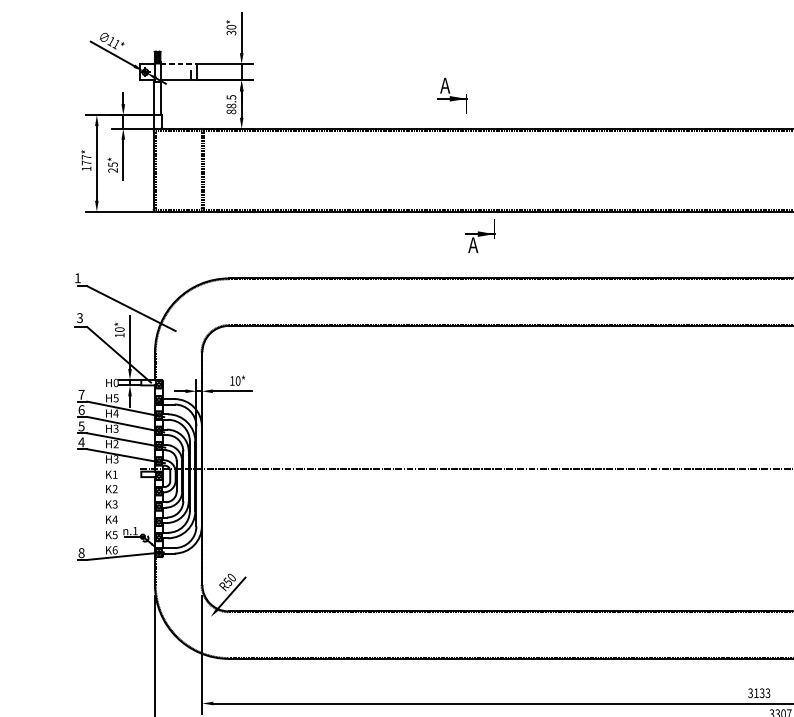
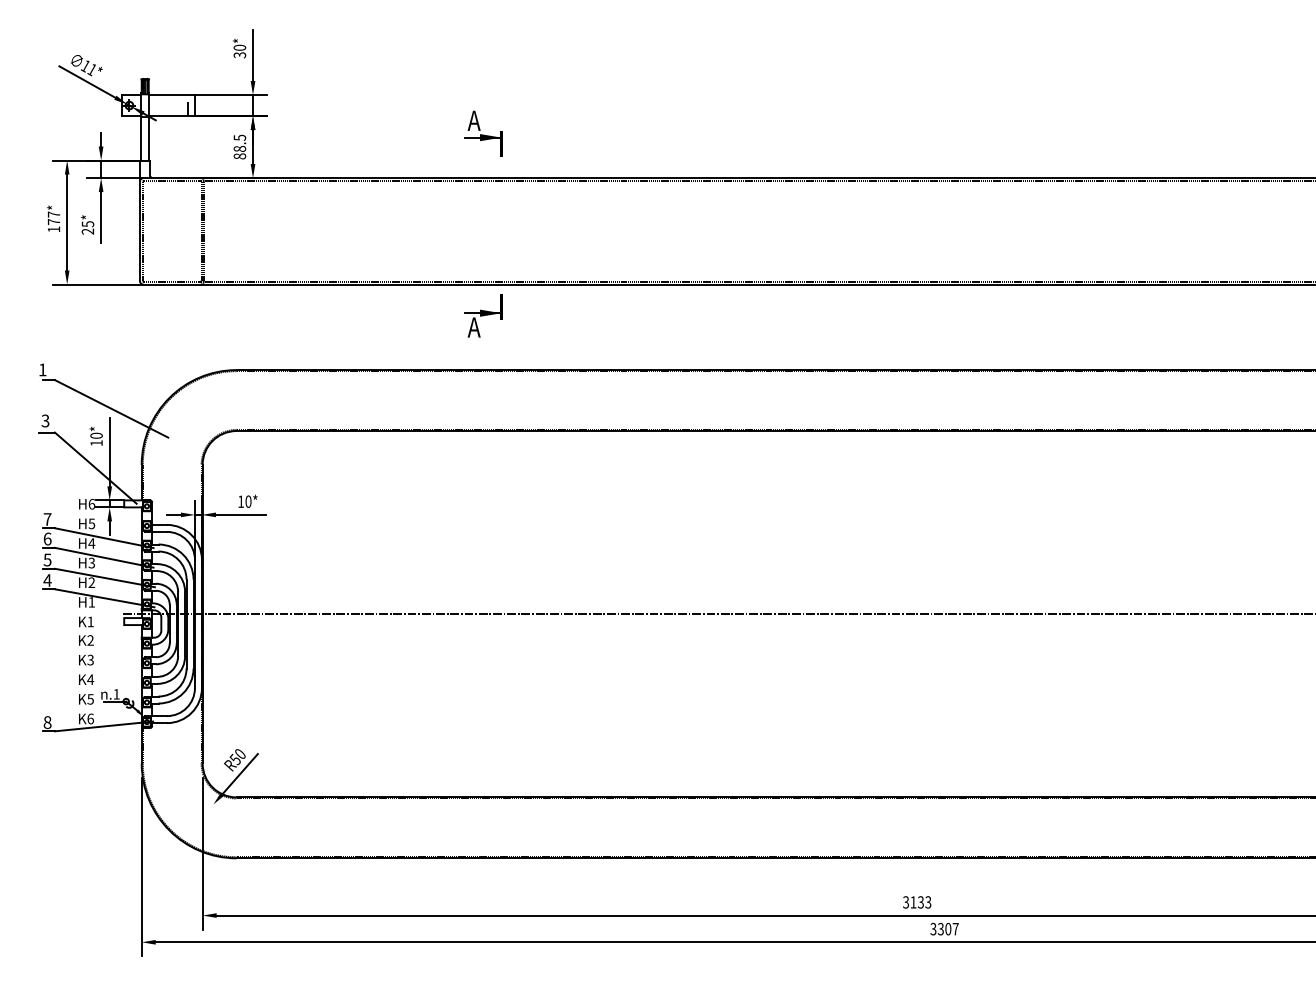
line: (178, 64) -> (172, 95), dashed -> solid
part: (452, 95) -> (483, 133), moved
part: (480, 235) -> (483, 315), moved
text: (115, 383) -> (91, 504), H0 -> H6
text: (115, 459) -> (91, 602), H3 -> H1

